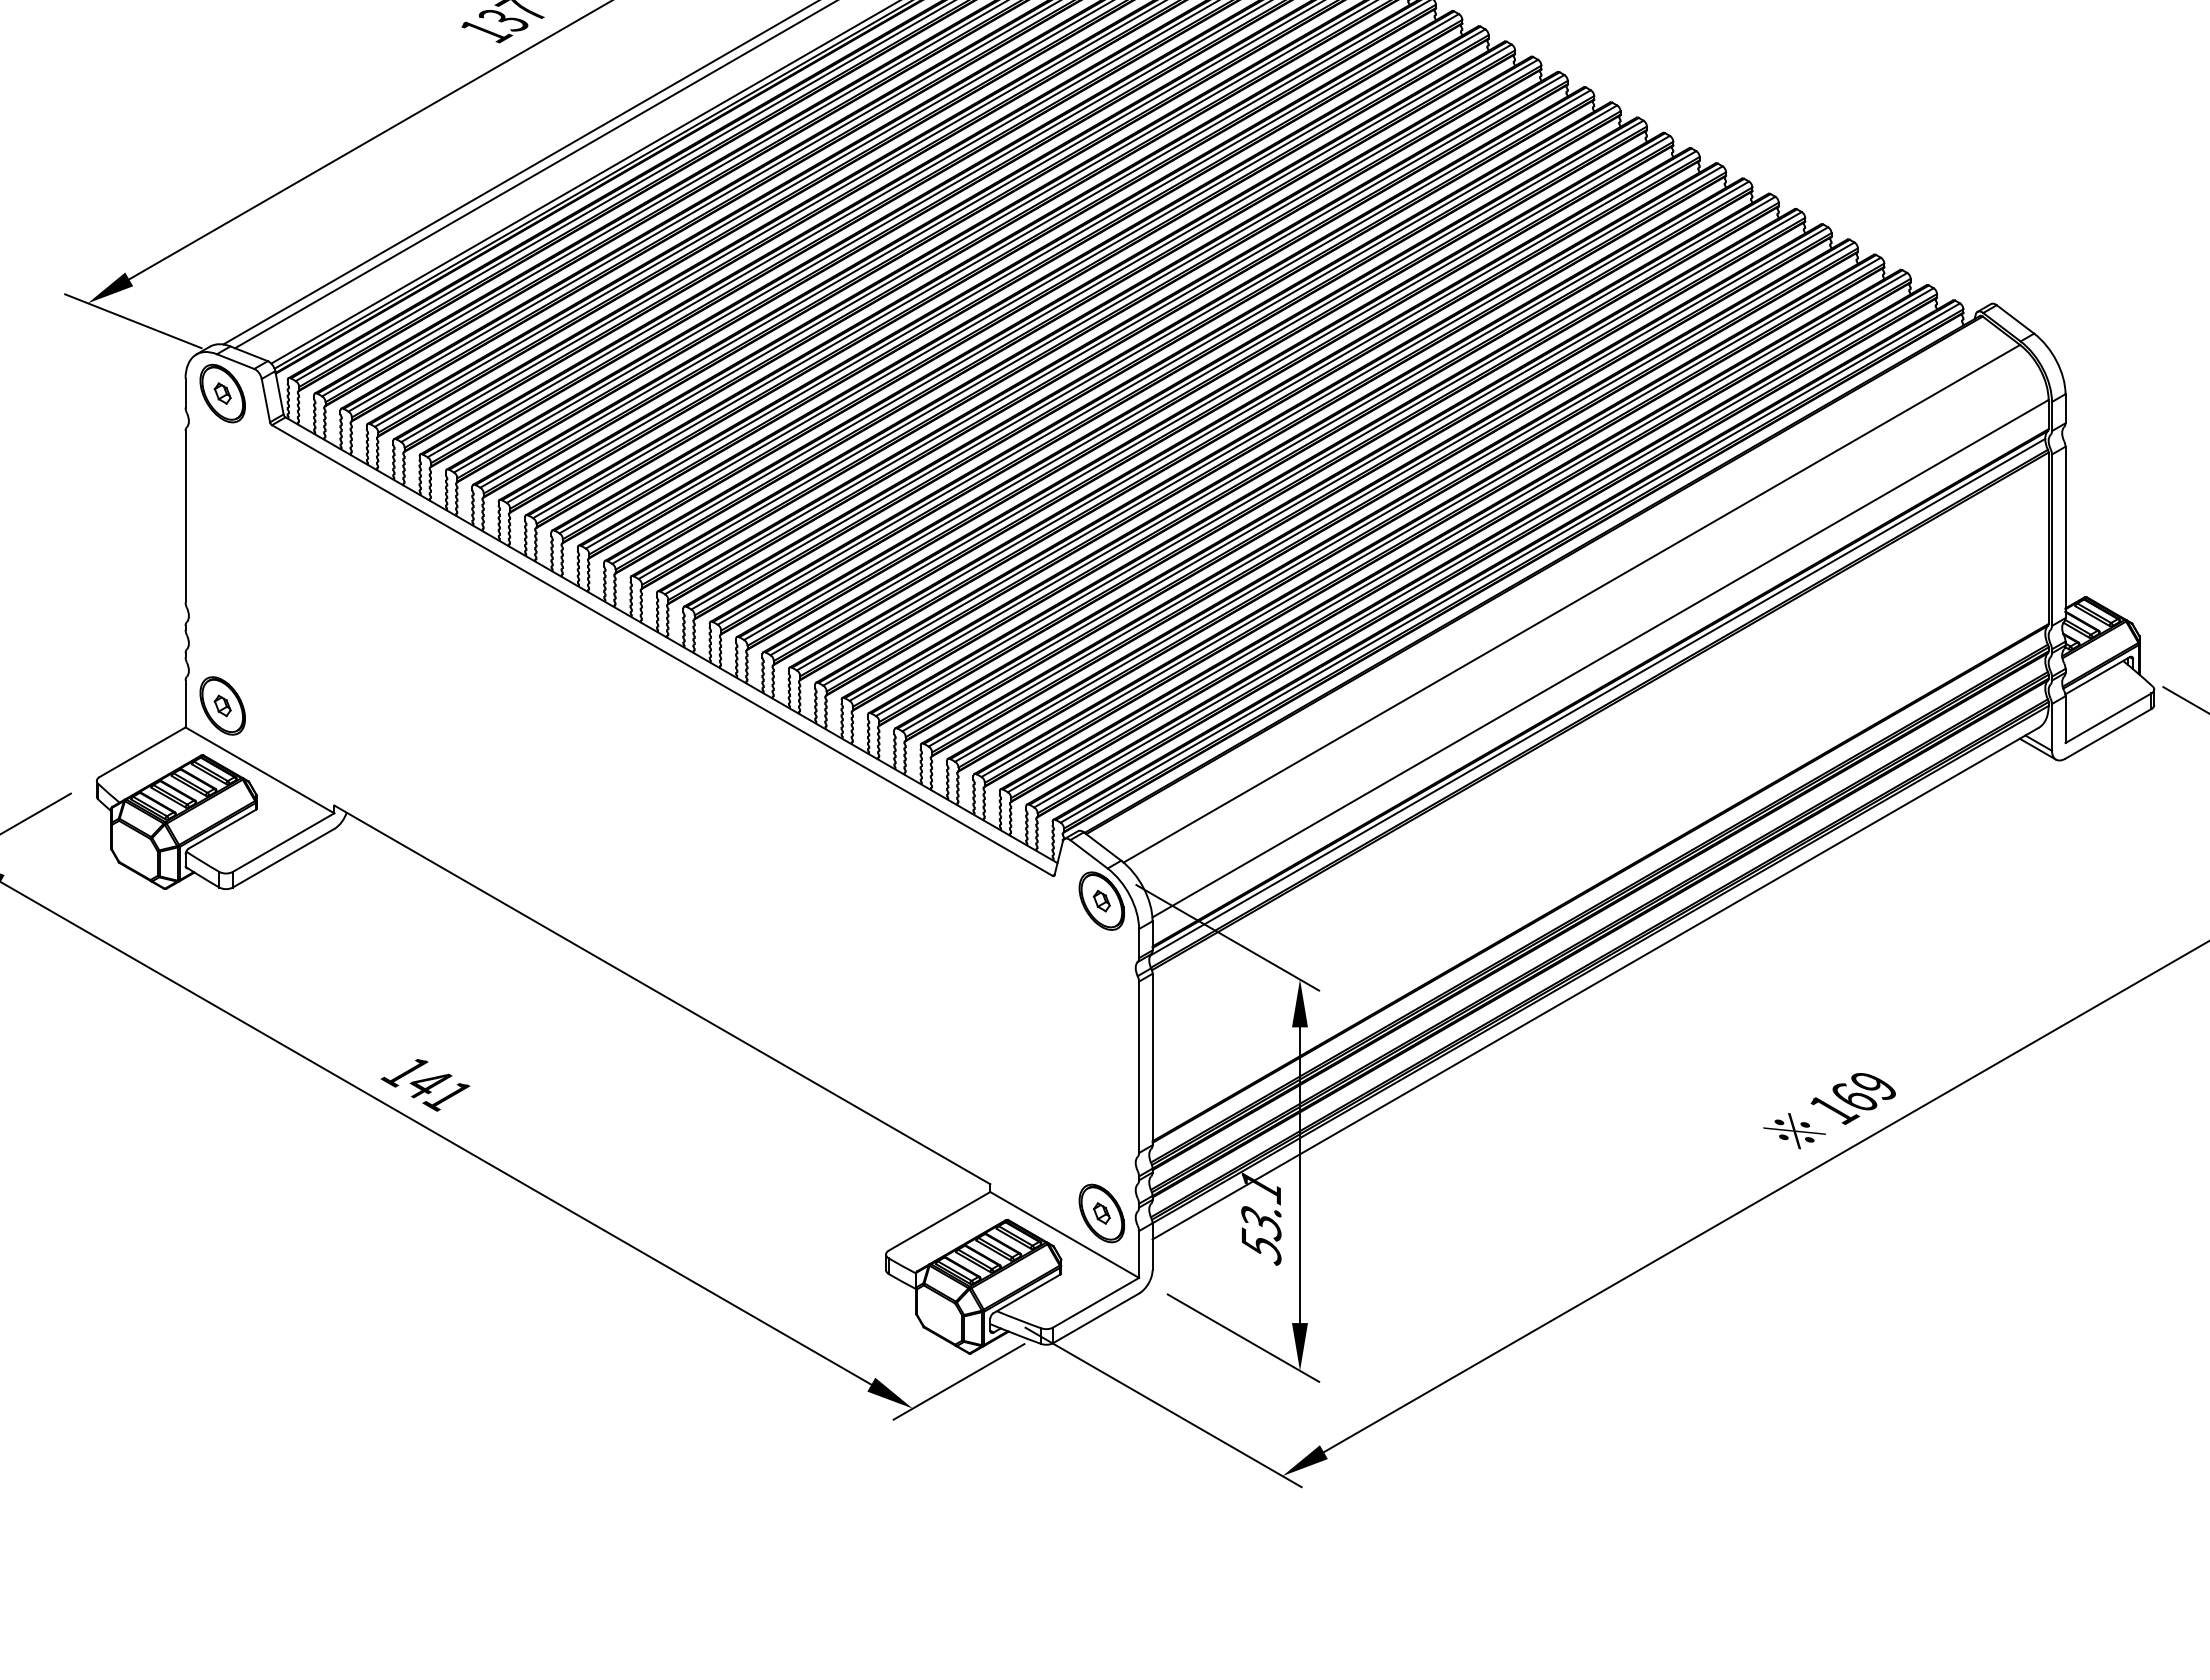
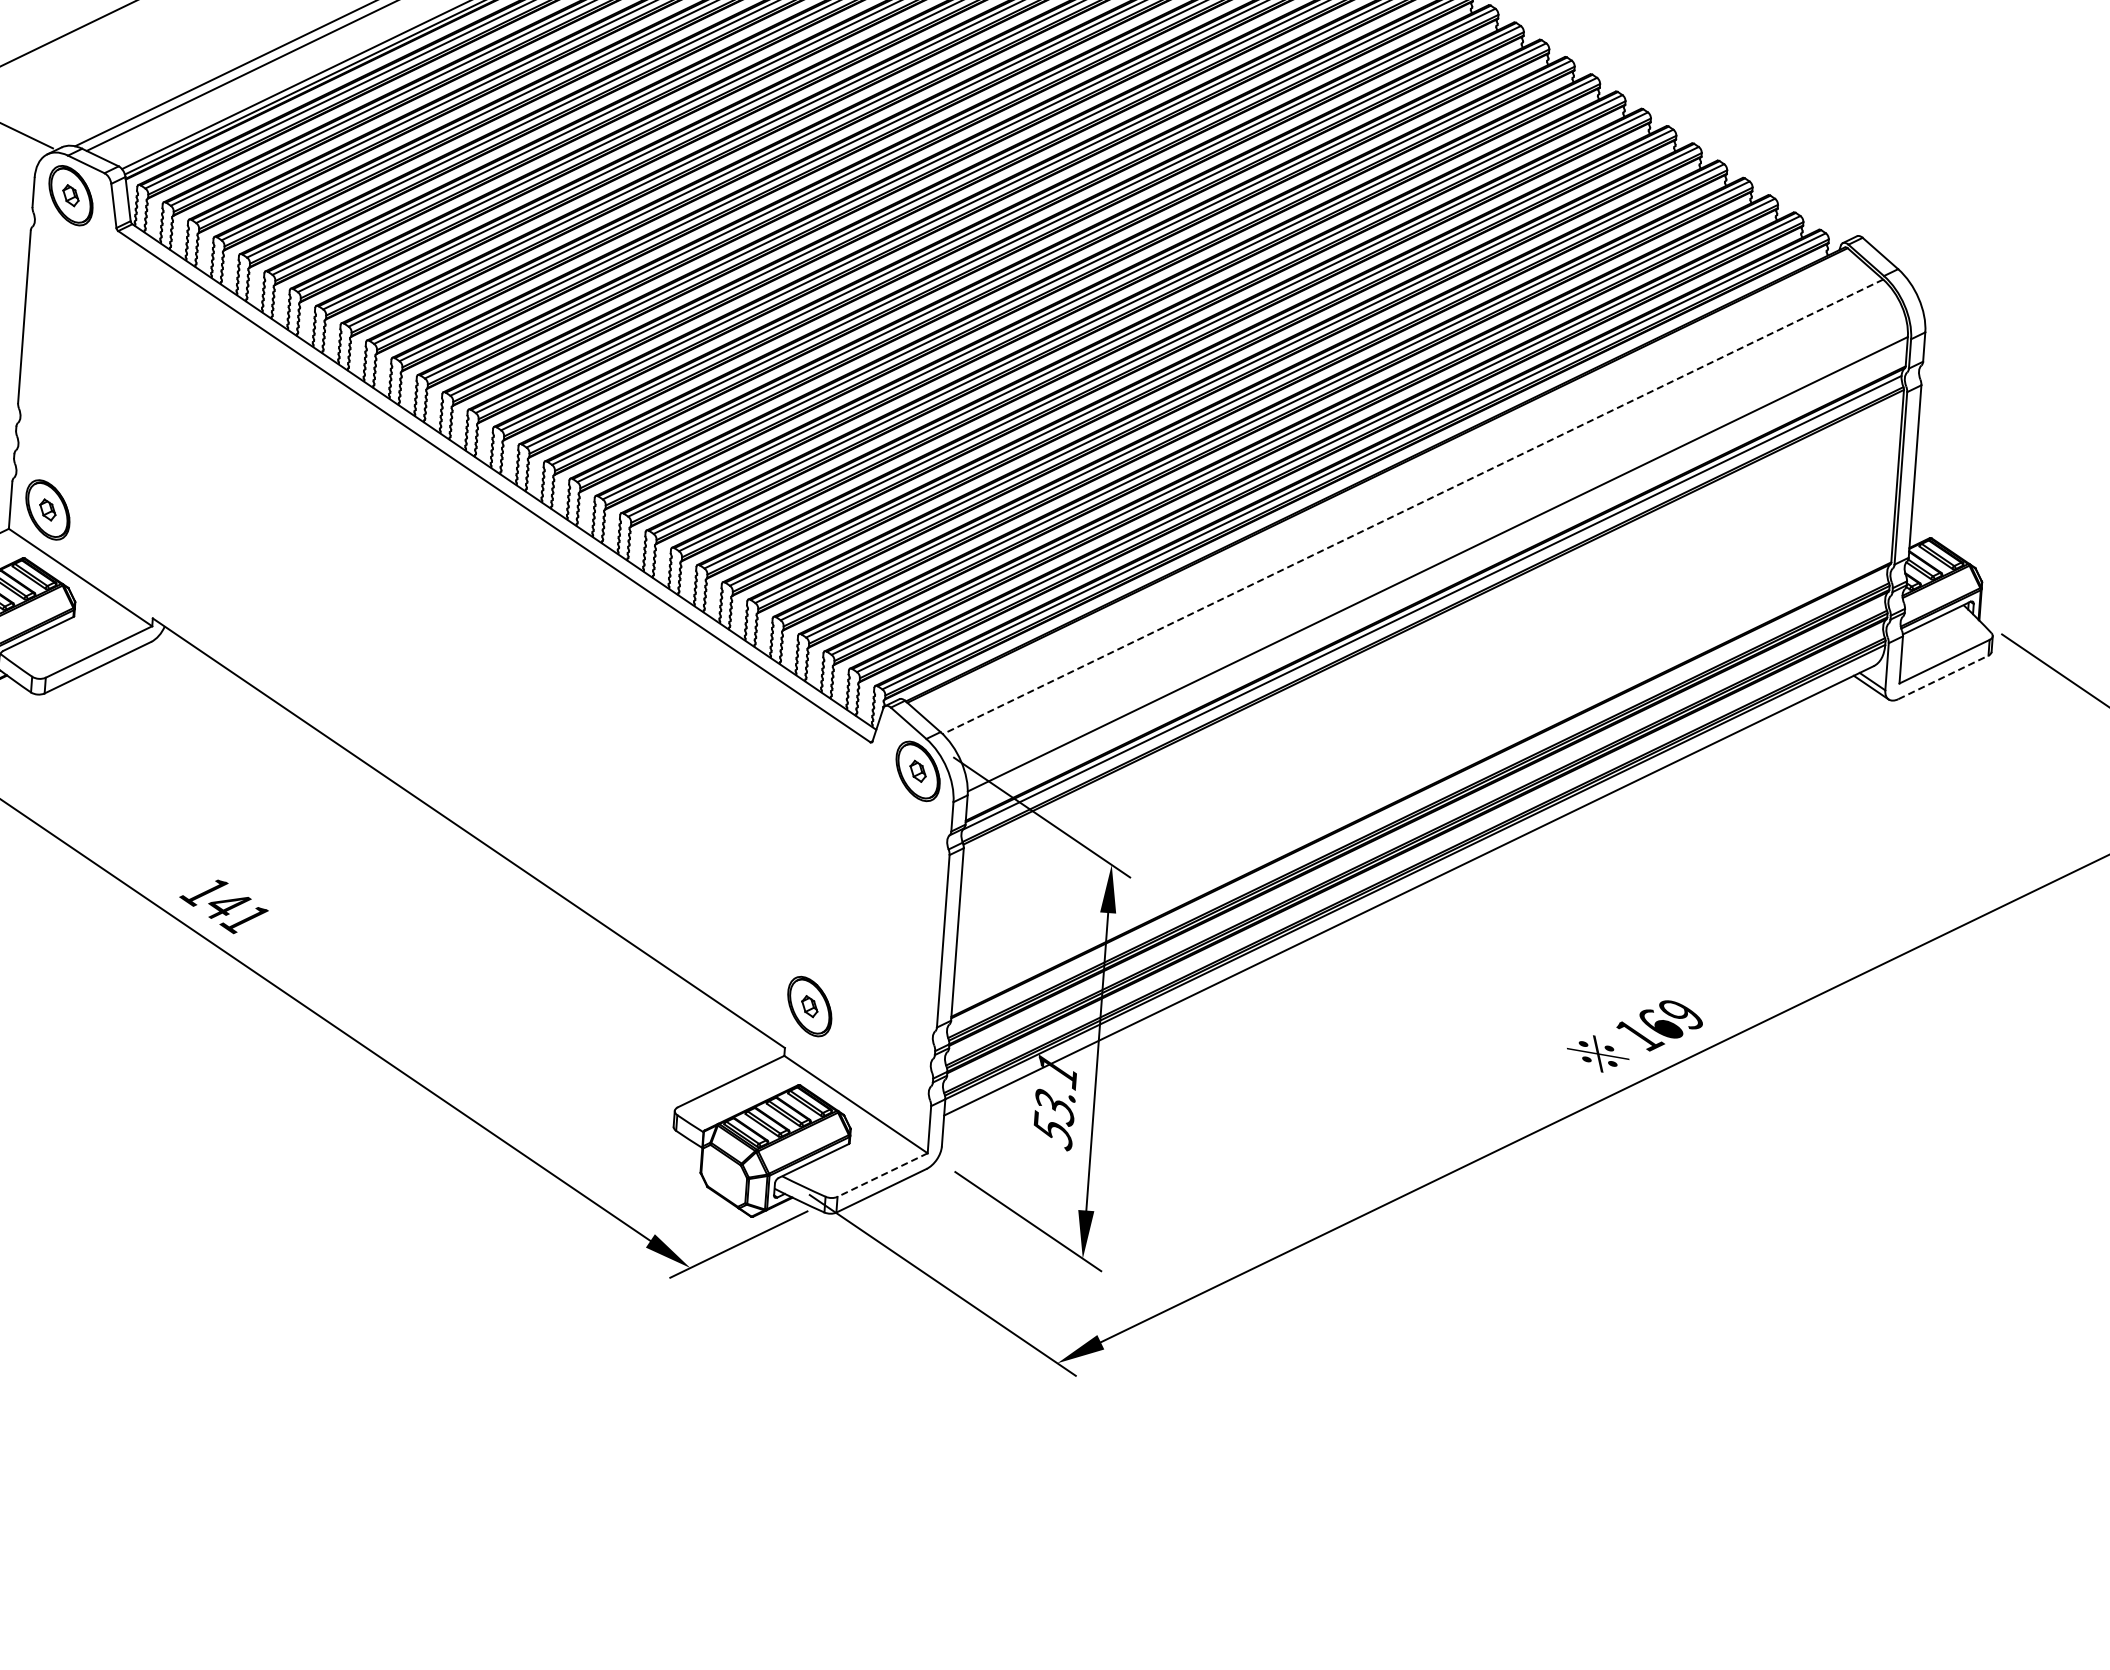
line: (1571, 603) -> (1412, 506), solid -> dashed
line: (2108, 733) -> (1943, 677), solid -> dashed
part: (1101, 1213) -> (809, 1006), moved
line: (1096, 1302) -> (883, 1174), solid -> dashed

